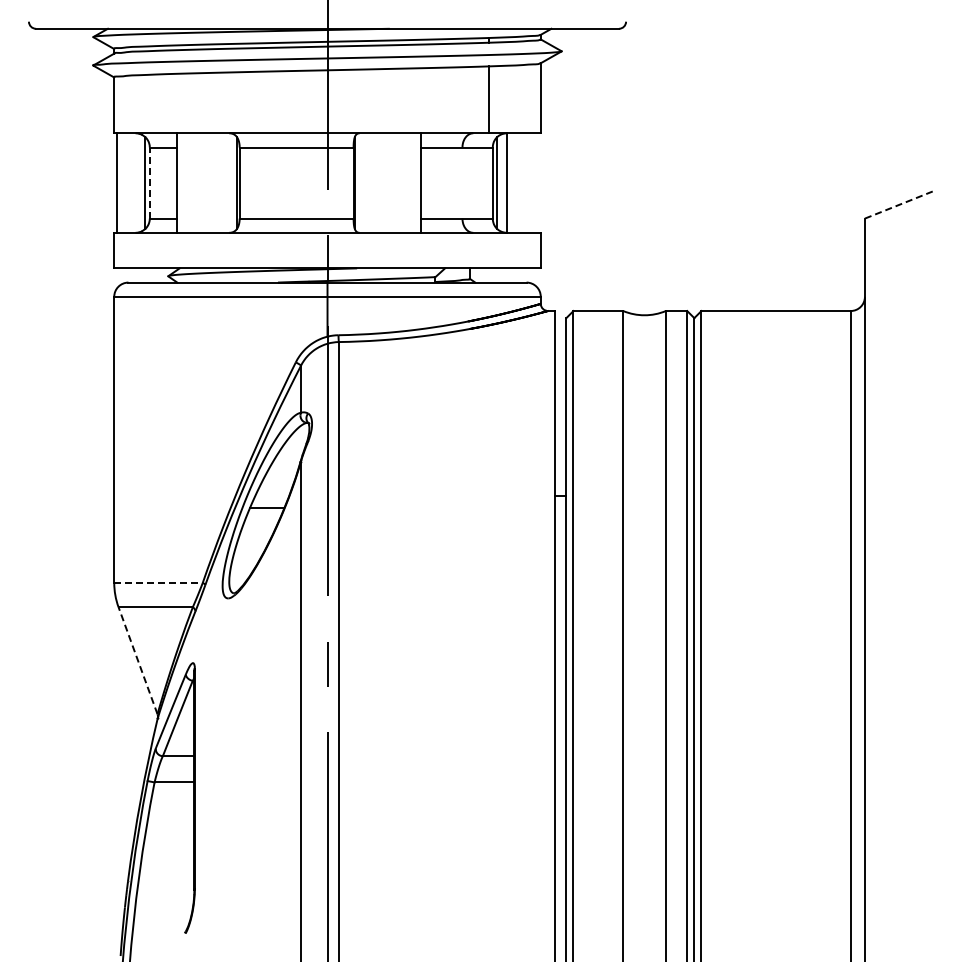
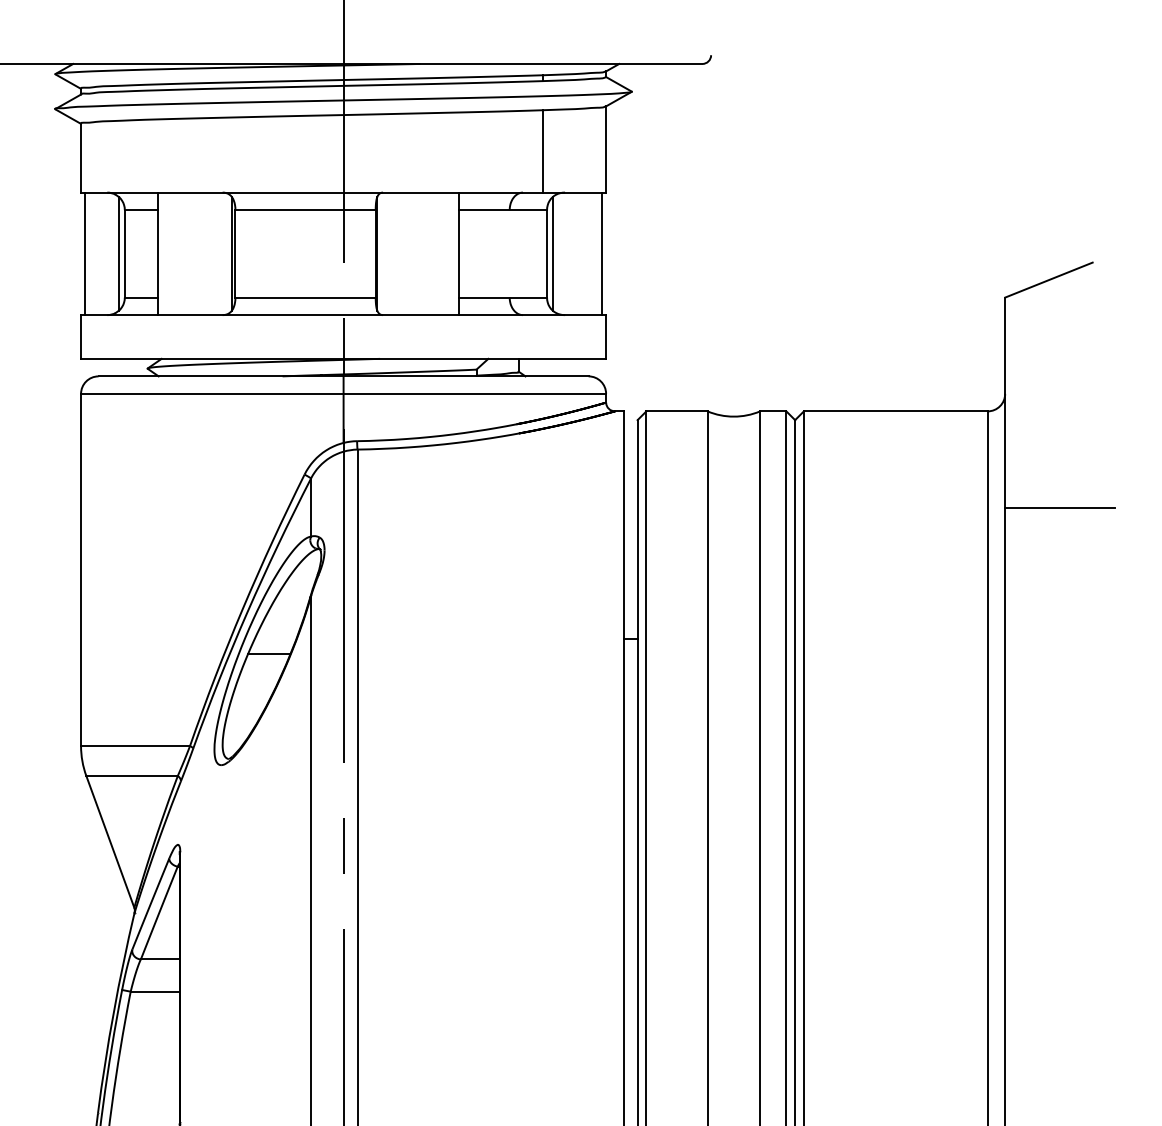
line: (506, 182) -> (602, 253), moved
line: (149, 183) -> (124, 254), dashed -> solid
line: (900, 204) -> (1048, 280), dashed -> solid
line: (908, 389) -> (1058, 507), added
line: (159, 582) -> (136, 745), dashed -> solid
line: (138, 660) -> (110, 841), dashed -> solid

